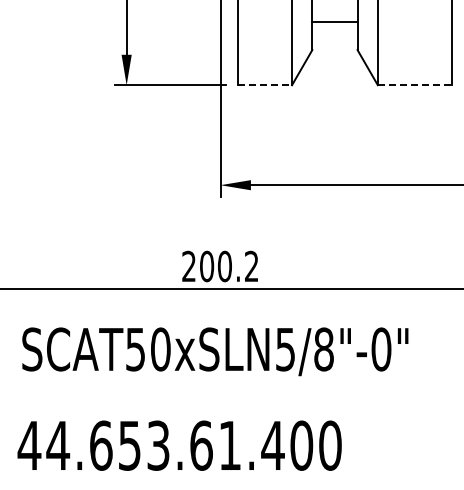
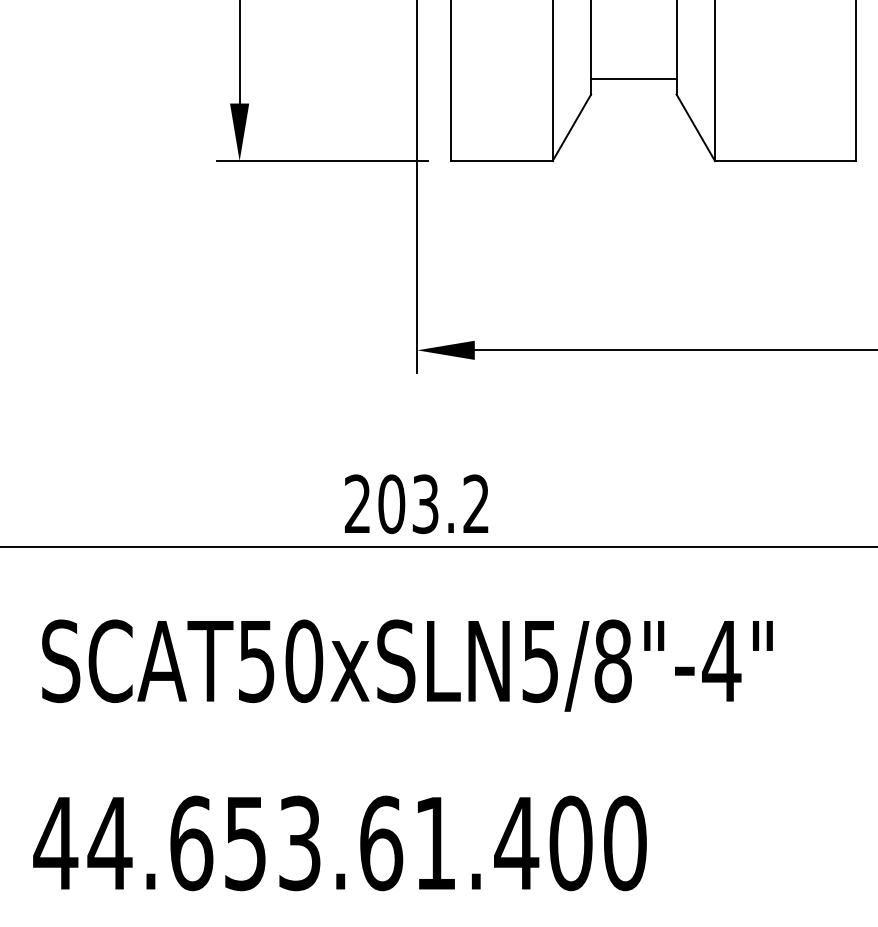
line: (334, 21) -> (632, 78), moved
line: (265, 85) -> (502, 161), dashed -> solid
line: (415, 85) -> (786, 161), dashed -> solid
text: (224, 266) -> (424, 504), 200.2 -> 203.2
text: (381, 349) -> (721, 661), SCAT50xSLN5/8"-0" -> SCAT50xSLN5/8"-4"

